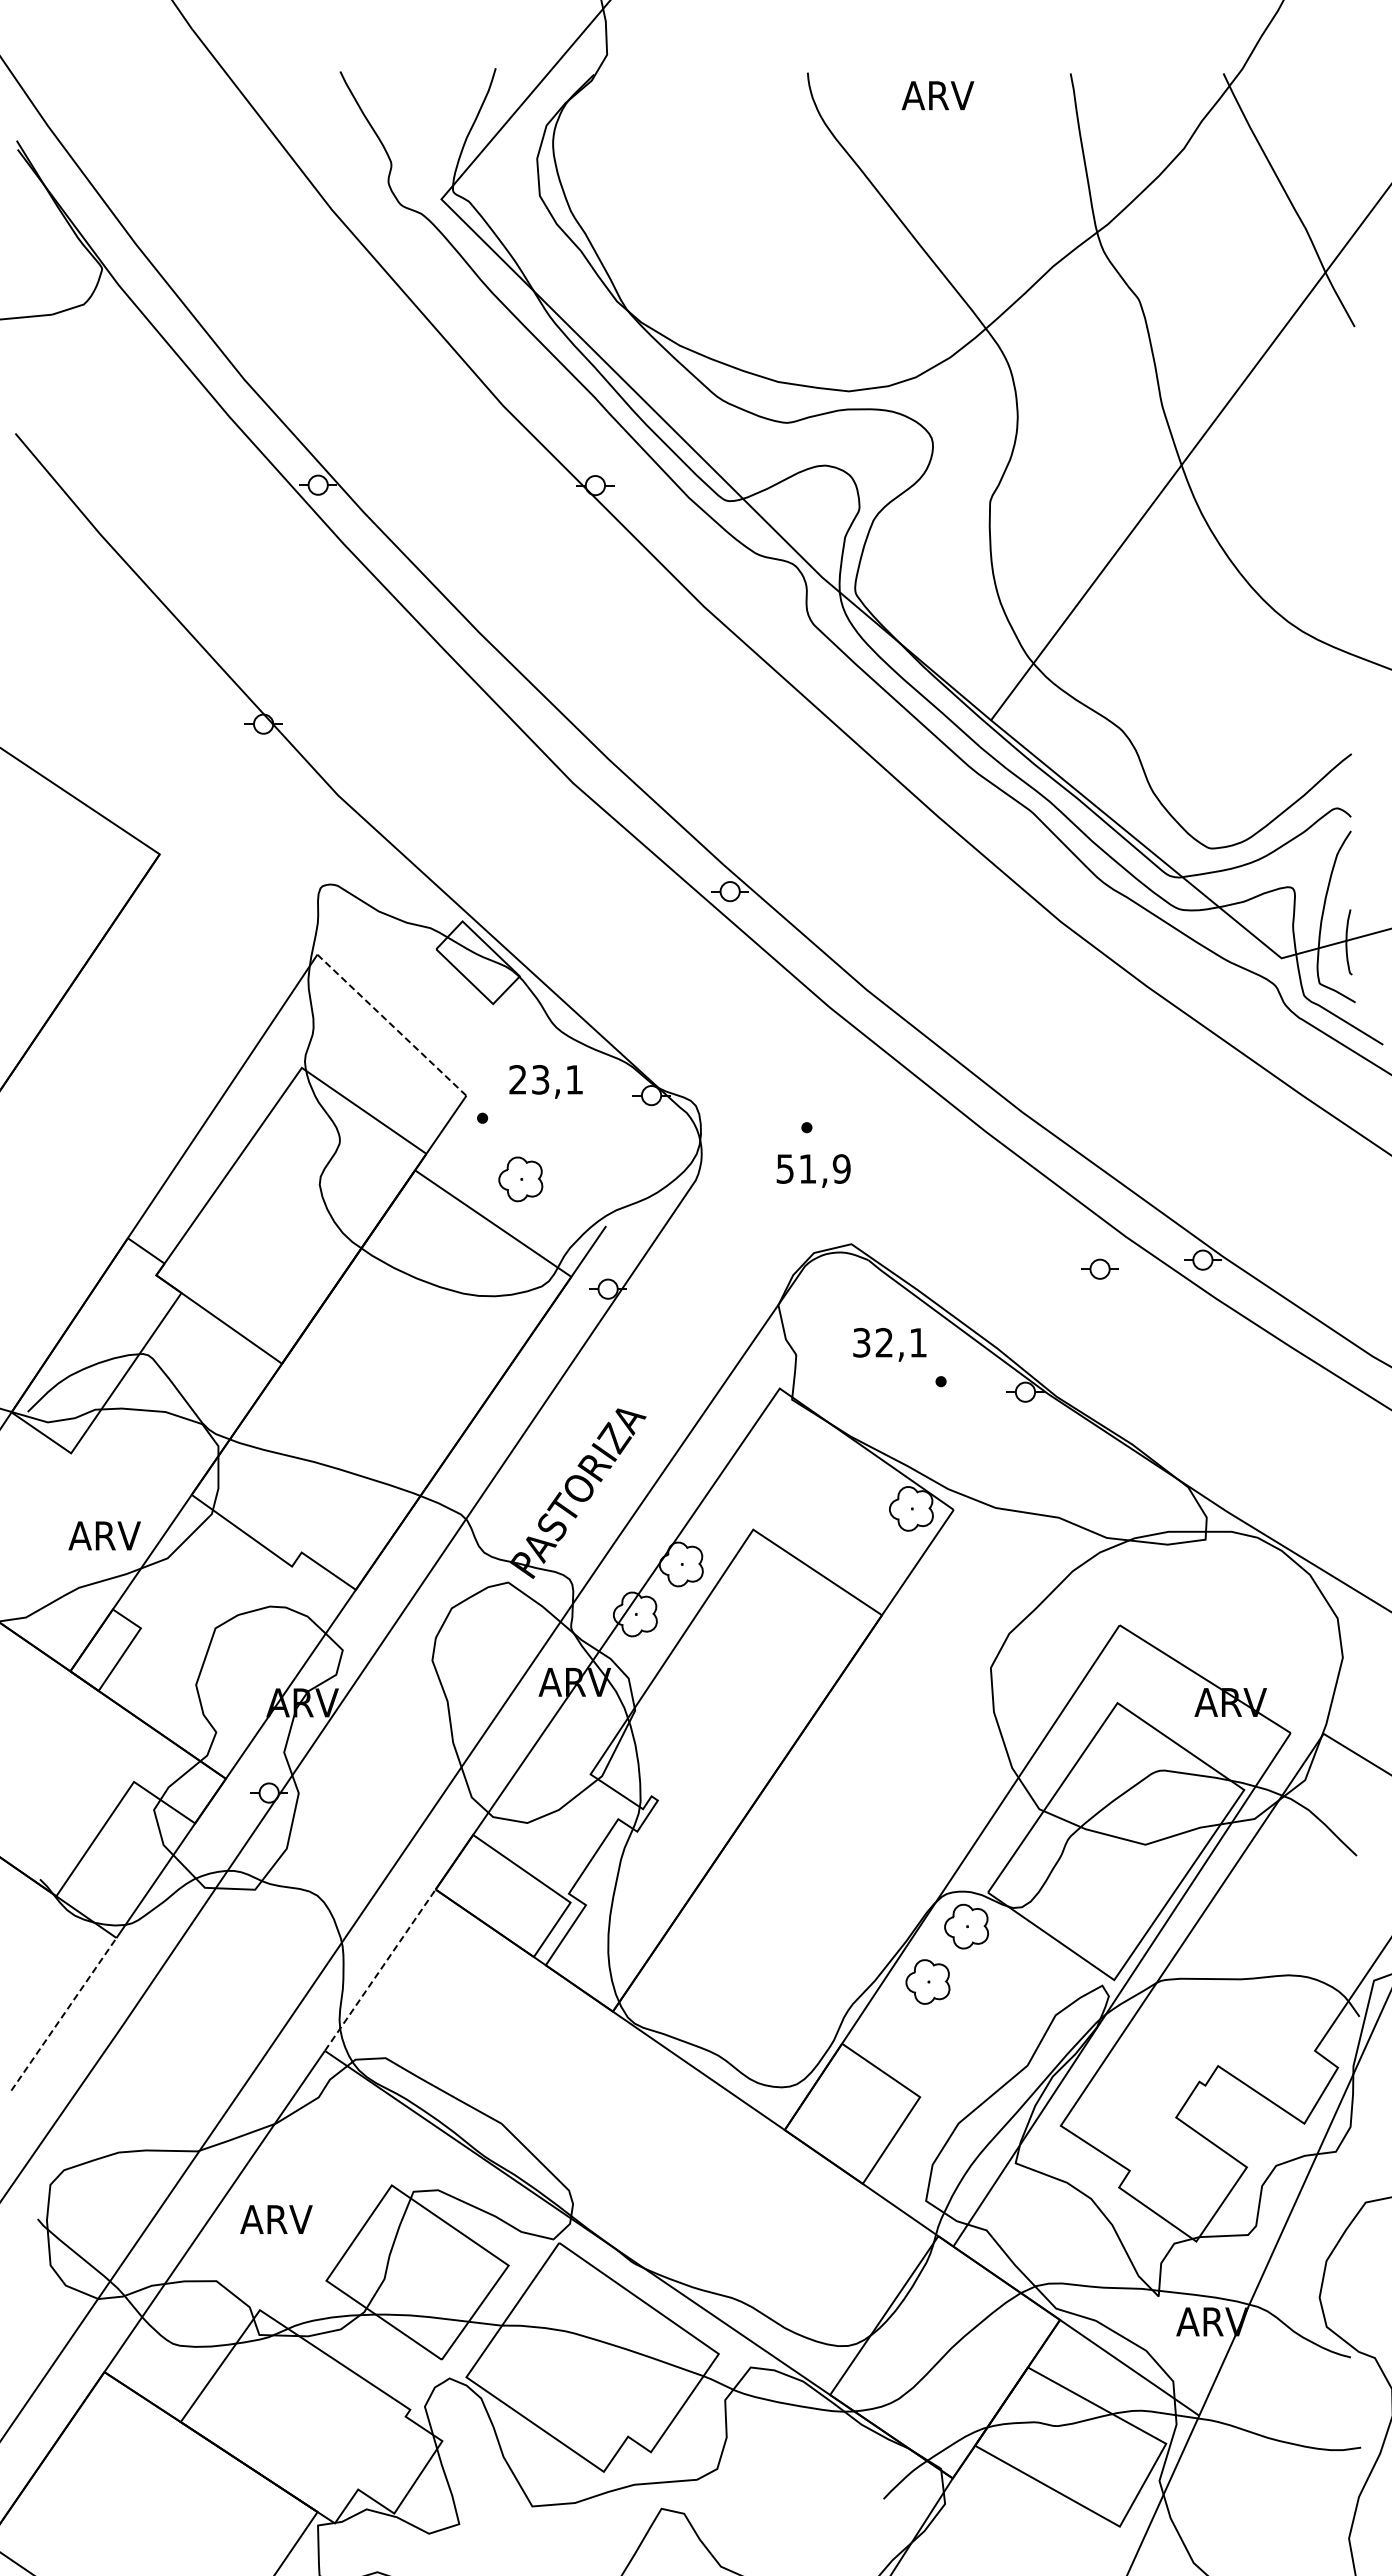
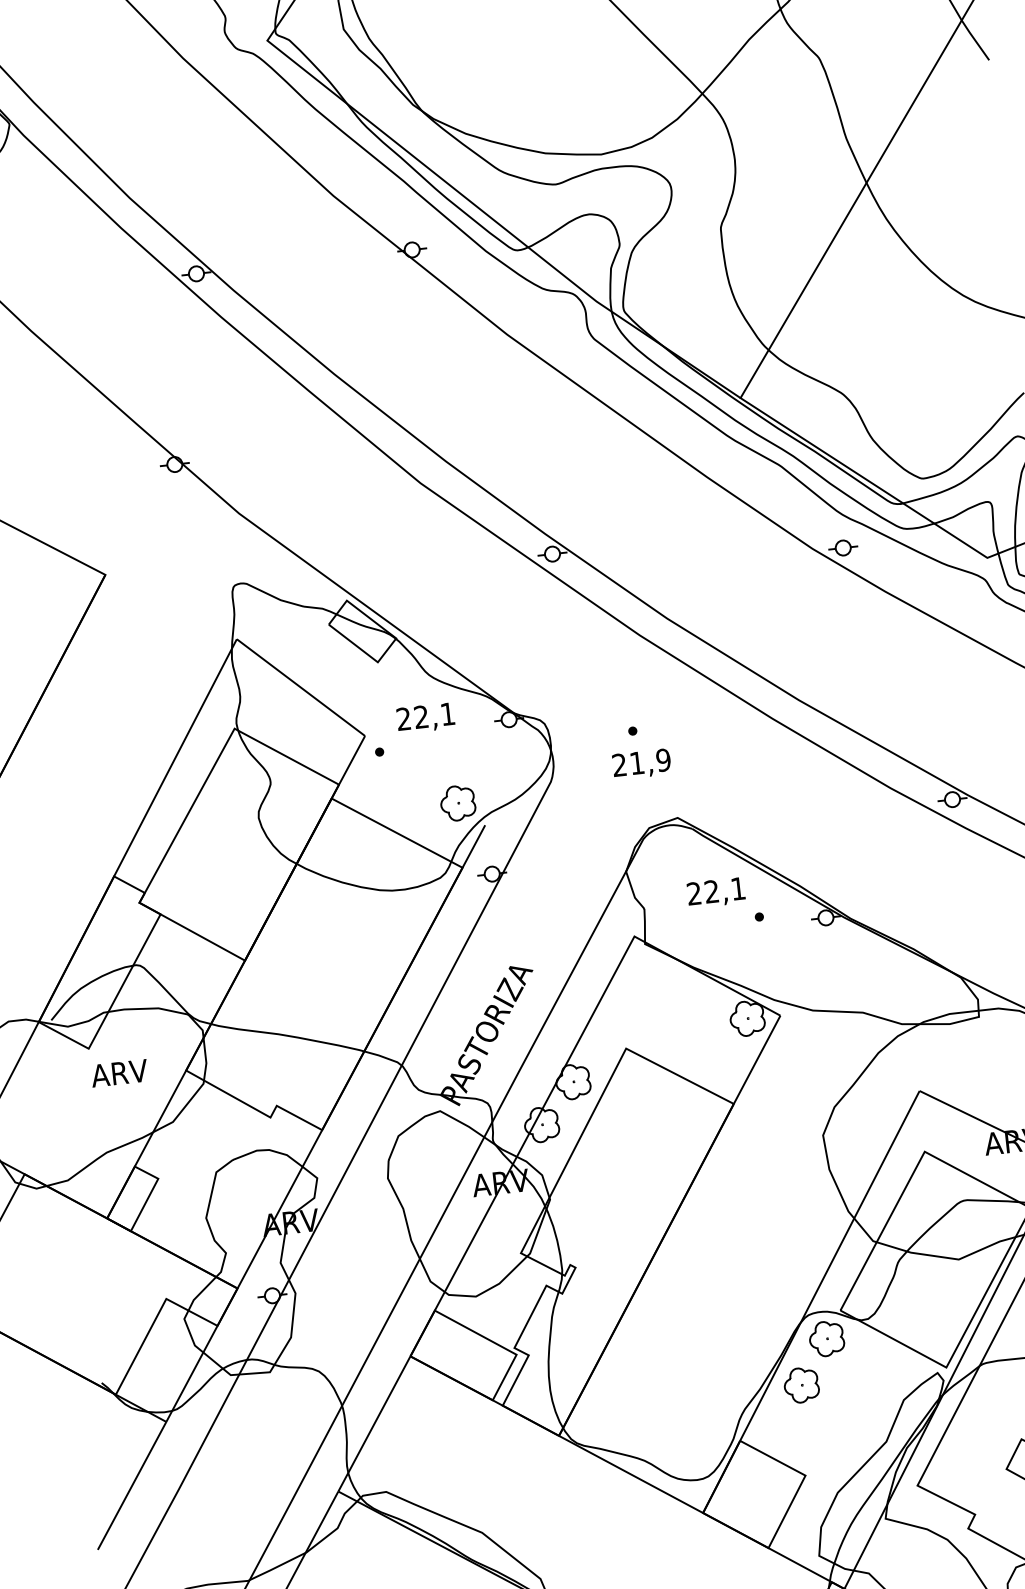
line: (391, 1025) -> (300, 687), dashed -> solid
text: (540, 1079) -> (421, 716), 23,1 -> 22,1
text: (784, 1168) -> (618, 764), 51,9 -> 21,9
part: (520, 1179) -> (457, 803), moved
part: (1099, 1268) -> (842, 547), moved
text: (861, 1342) -> (694, 893), 32,1 -> 22,1
text: (104, 1535) -> (119, 1073), moved
line: (380, 1970) -> (374, 1424), dashed -> solid
line: (63, 2014) -> (131, 1486), dashed -> solid

